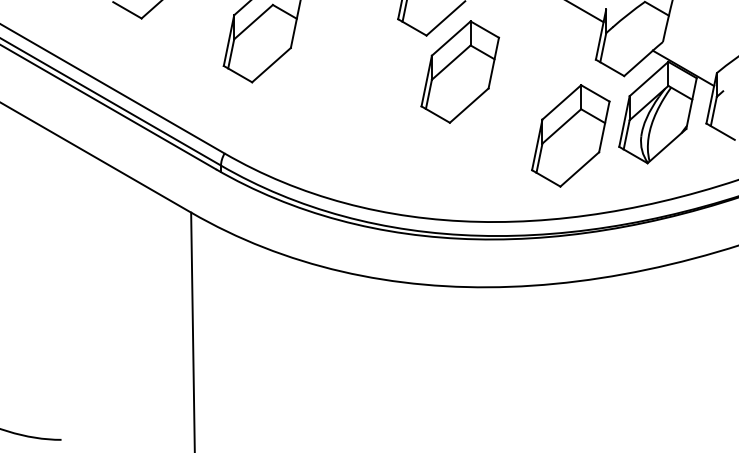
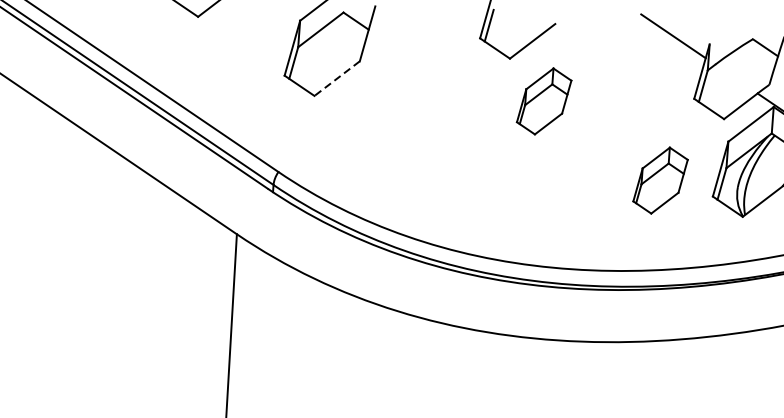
line: (271, 65) -> (337, 79), solid -> dashed
part: (460, 71) -> (544, 100), size x0.6
part: (570, 135) -> (660, 180), size x0.6

